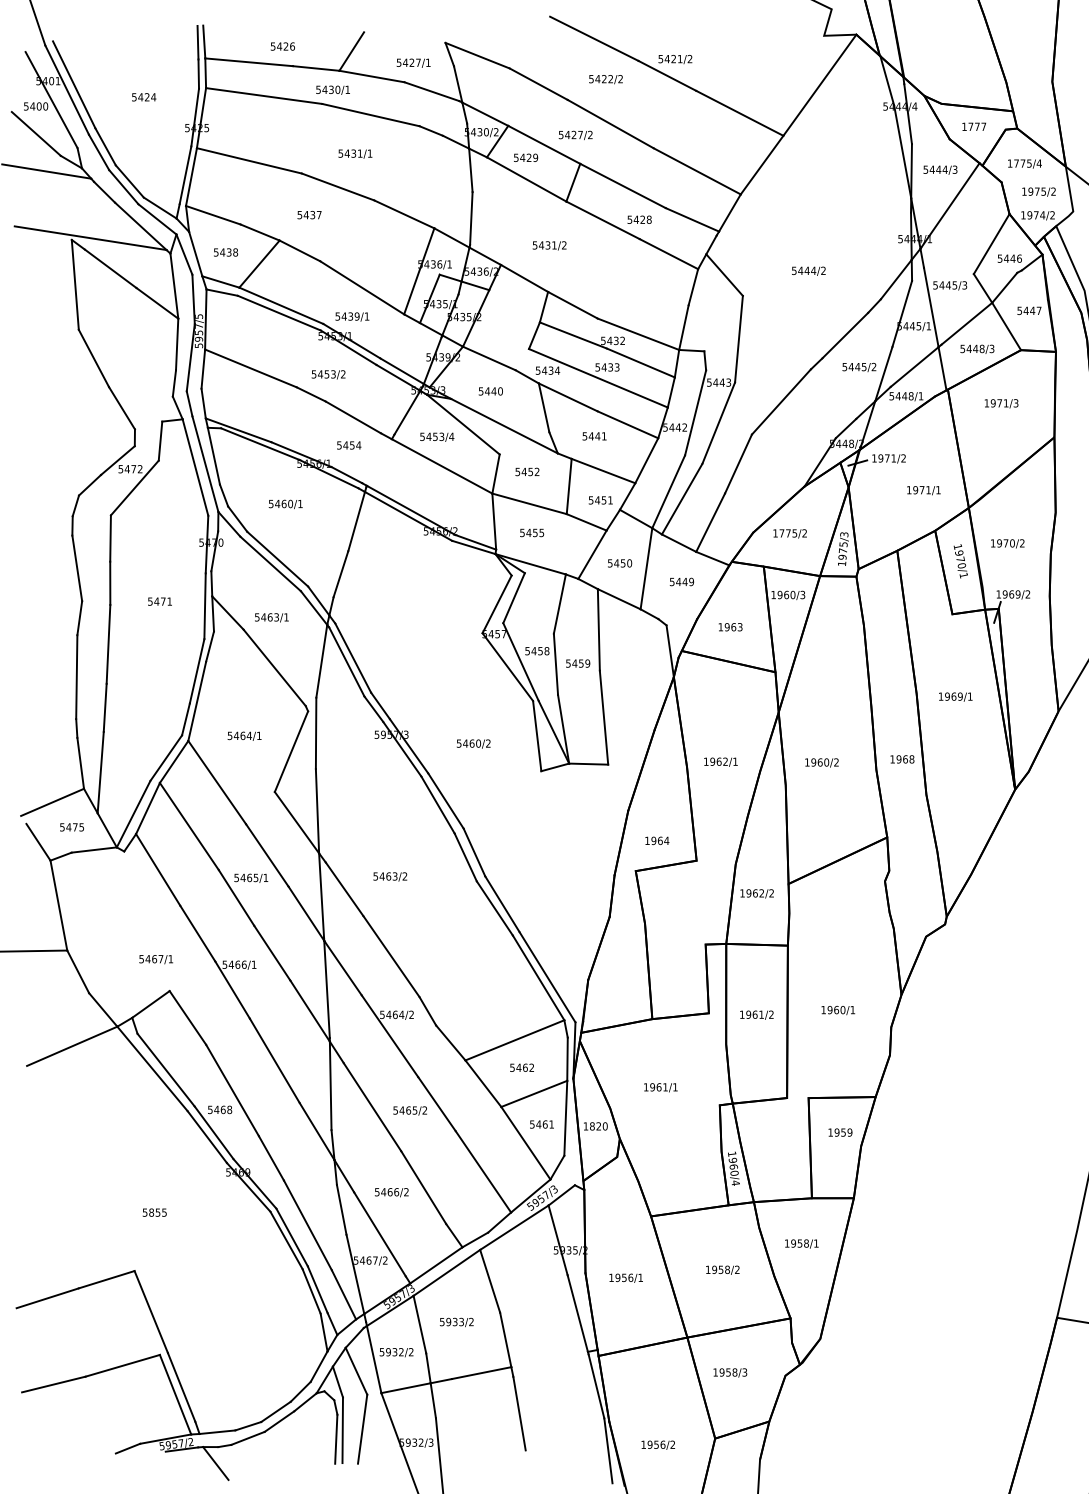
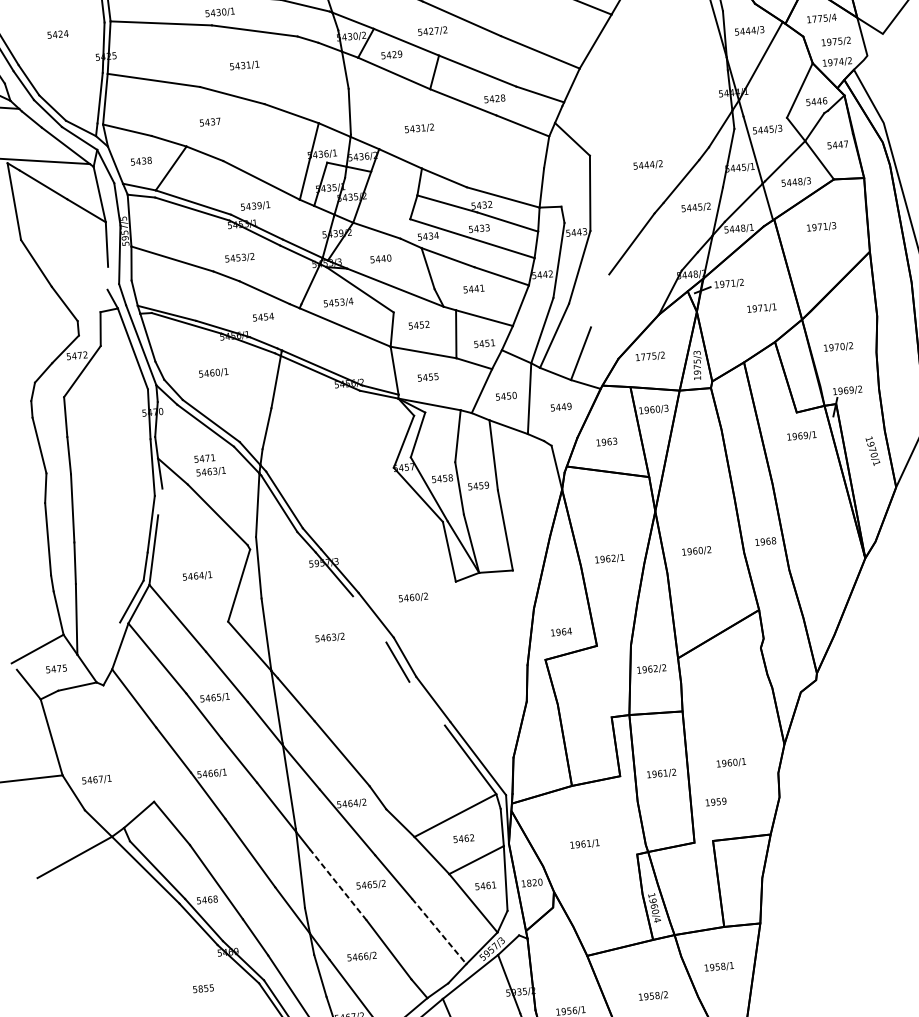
text: (808, 270) -> (647, 164), moved
line: (174, 383) -> (107, 278), removed
line: (738, 463) -> (600, 300), removed
text: (960, 561) -> (872, 451), moved
text: (159, 601) -> (204, 458), moved
line: (209, 646) -> (159, 501), removed
text: (955, 696) -> (801, 435), moved
text: (473, 743) -> (413, 597), moved
line: (437, 804) -> (369, 618), removed
line: (133, 813) -> (108, 651), removed
text: (390, 876) -> (330, 637), moved
line: (494, 908) -> (426, 703), removed
text: (156, 959) -> (97, 779), moved
line: (372, 1107) -> (338, 885), solid -> dashed
text: (840, 1132) -> (716, 801), moved
line: (483, 1172) -> (439, 931), solid -> dashed
text: (154, 1212) -> (203, 988), moved

